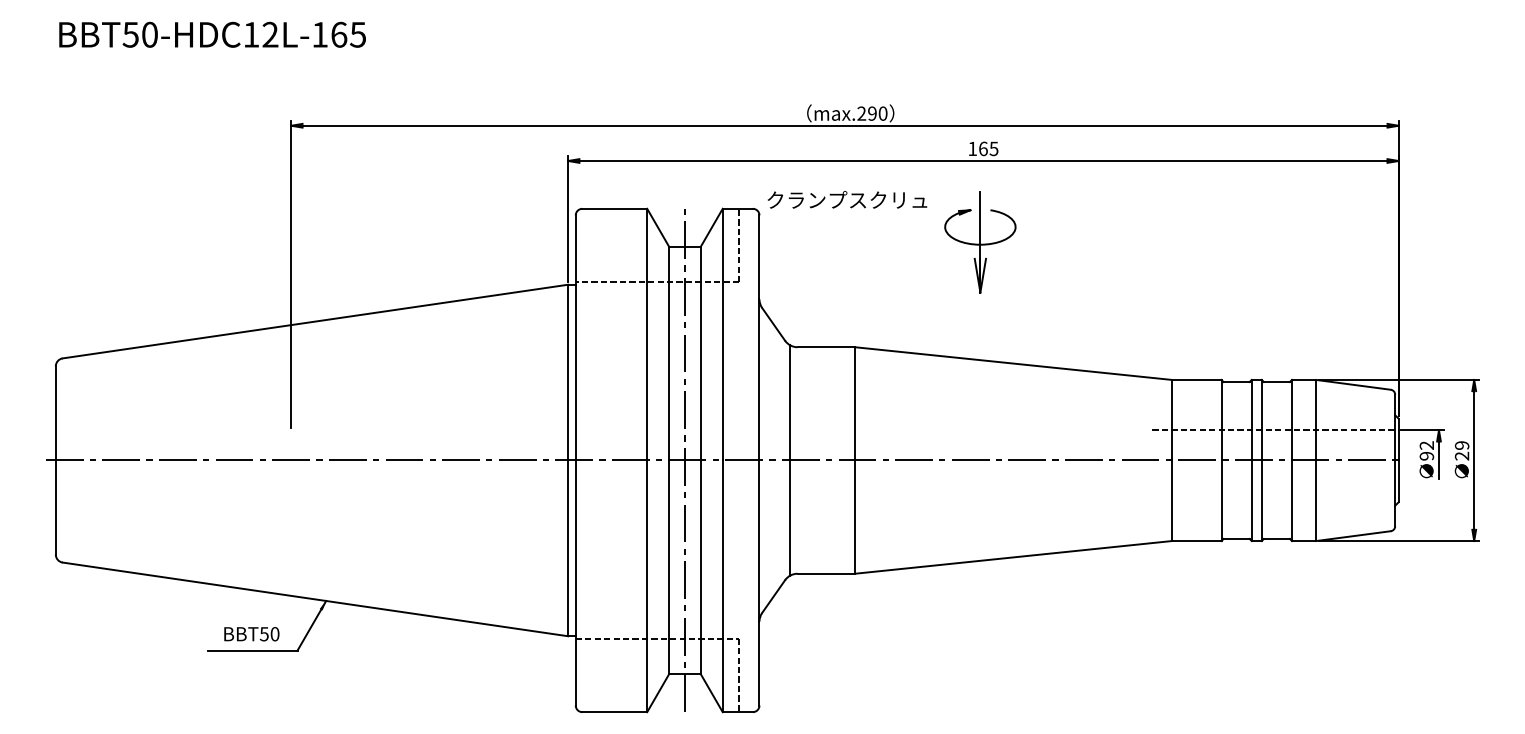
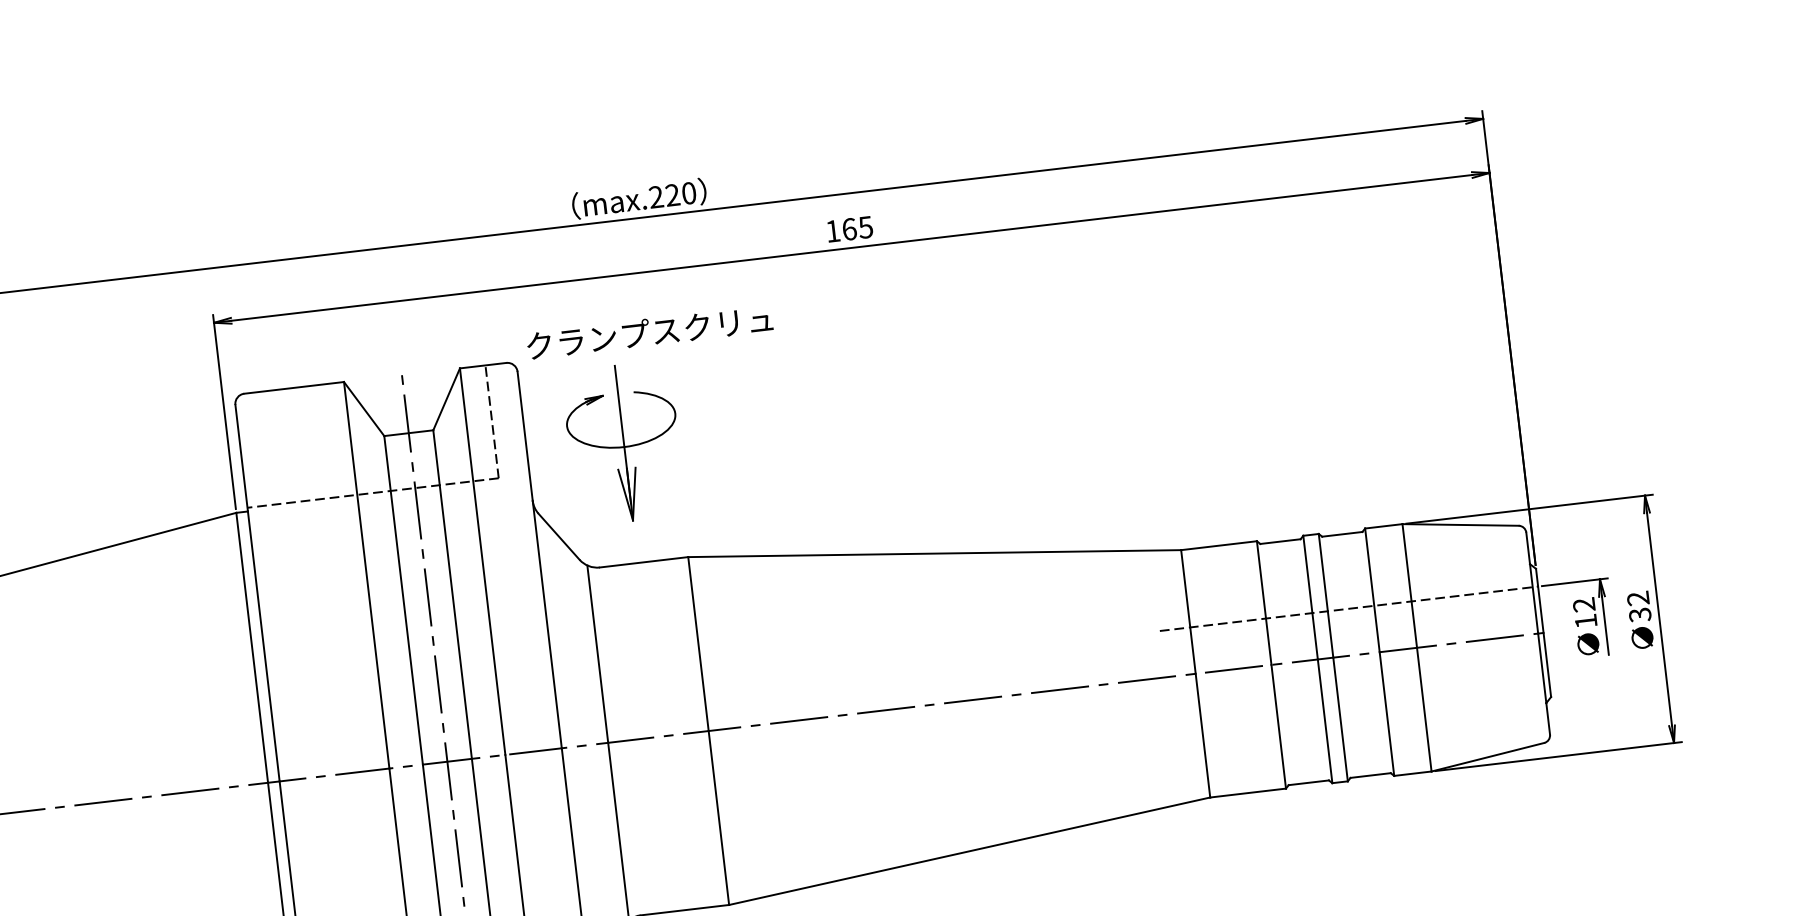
text: (872, 113) -> (672, 194), max.290 -> max.220
part: (980, 242) -> (624, 443), moved
text: (1462, 450) -> (1639, 606), 29 -> 32
text: (1426, 456) -> (1585, 621), 92 -> 12

